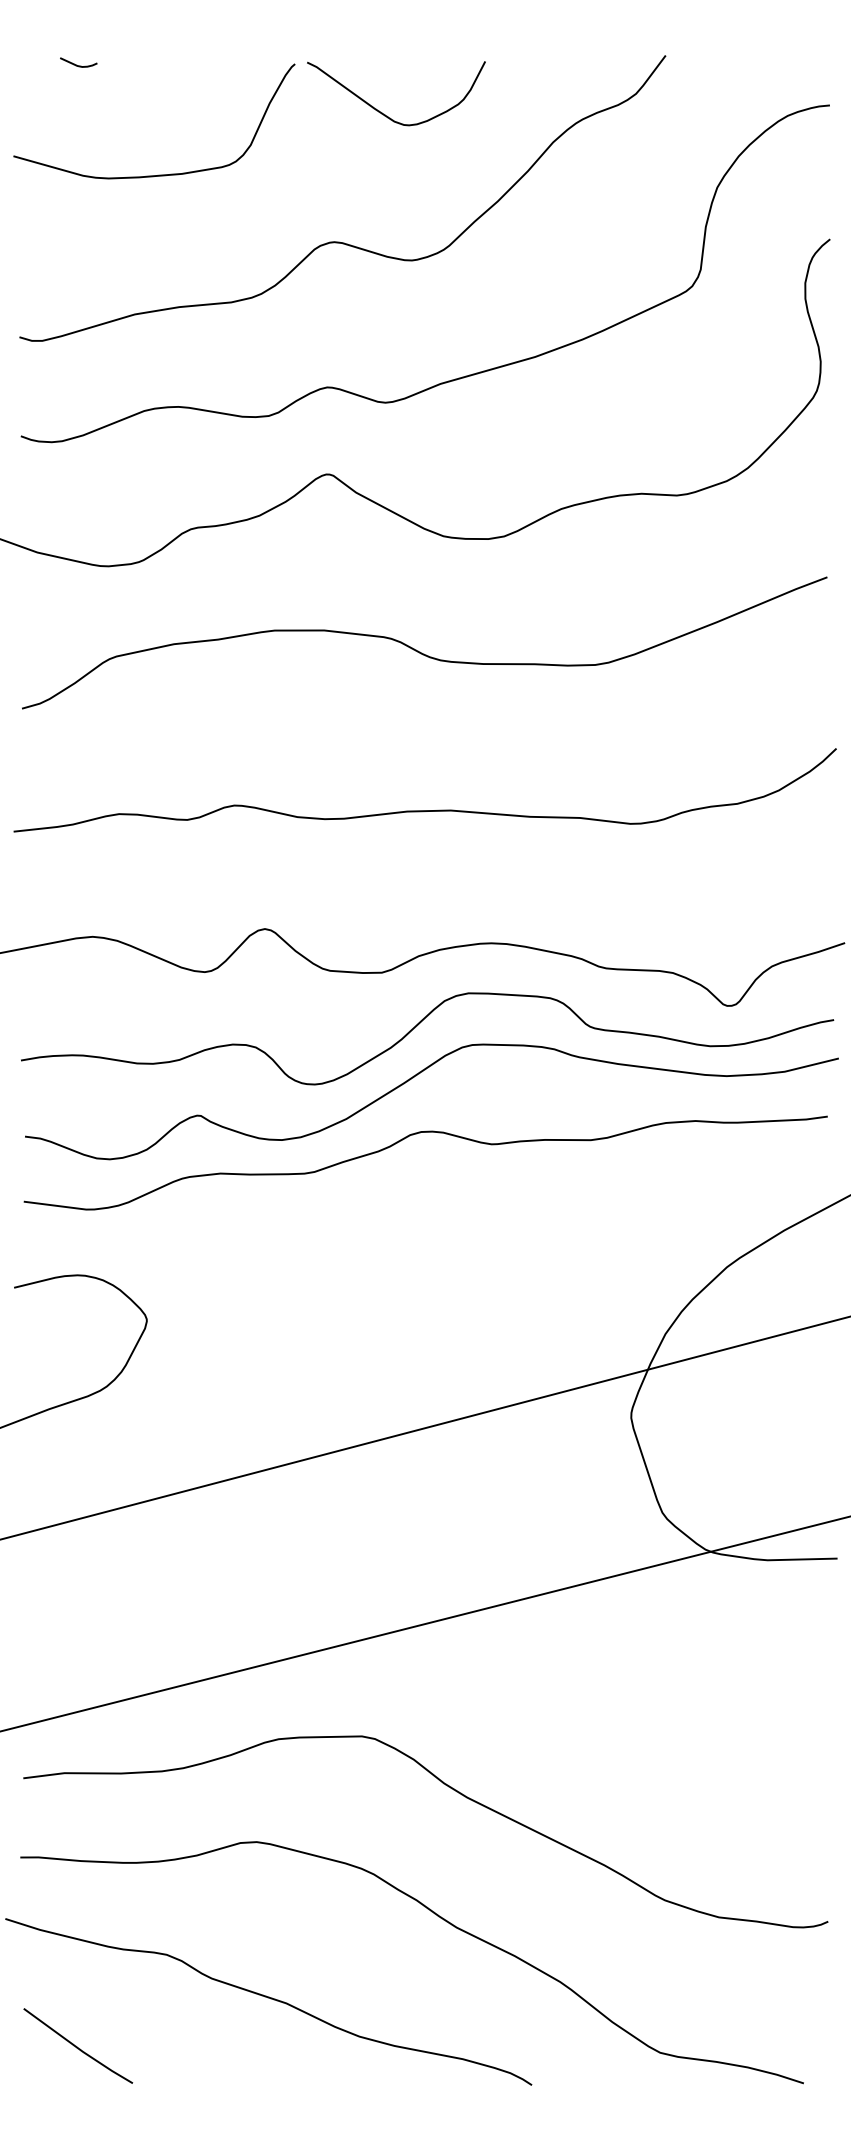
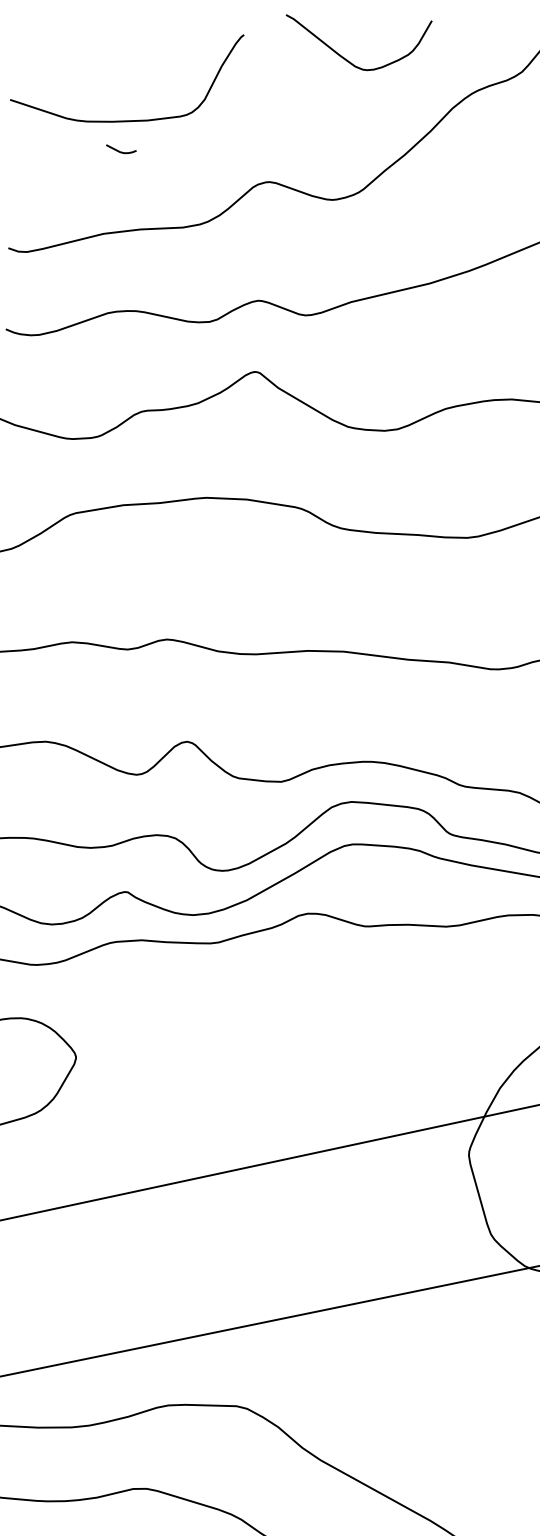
curve: (76, 64) -> (119, 150), moved
curve: (382, 112) -> (345, 58), moved

